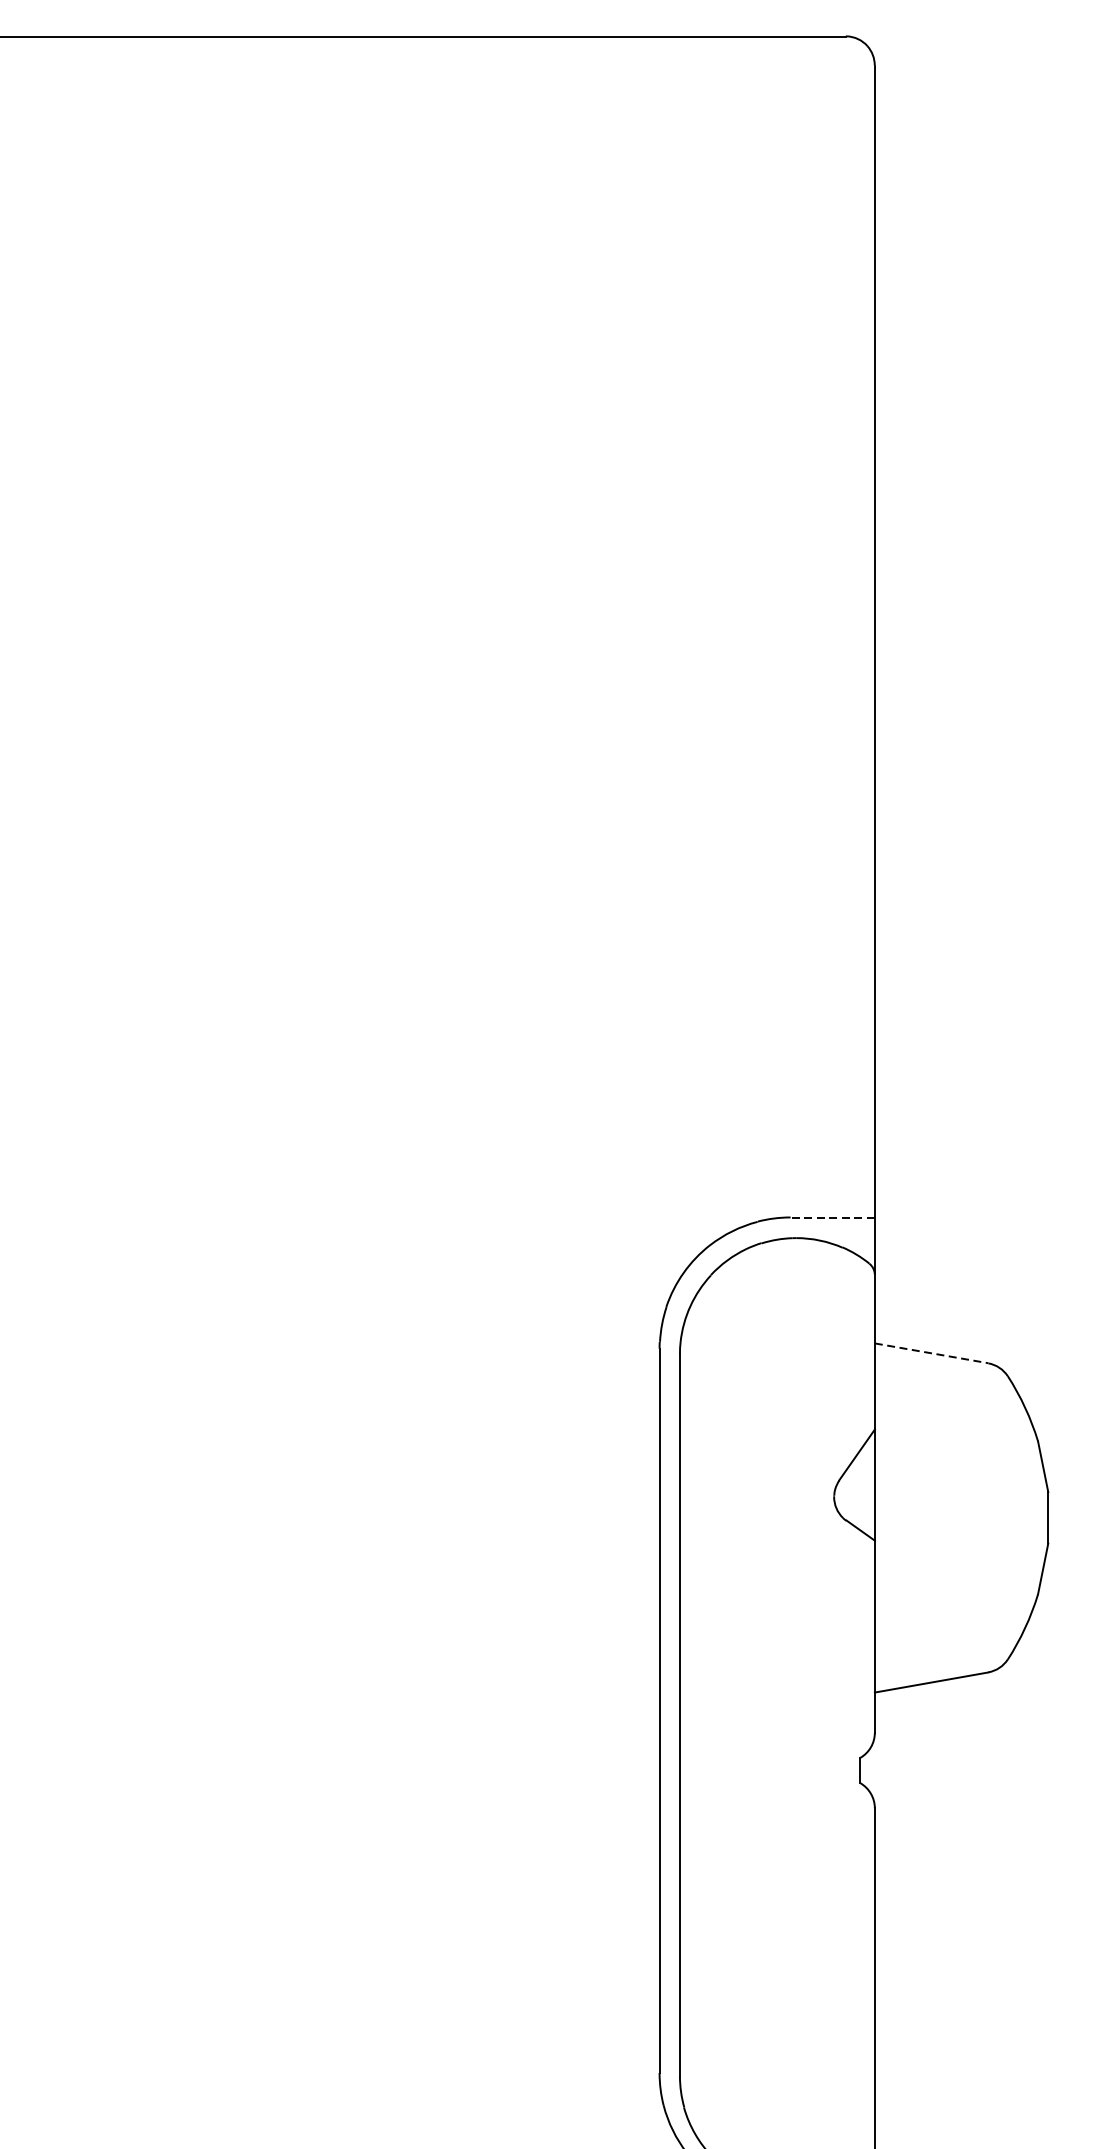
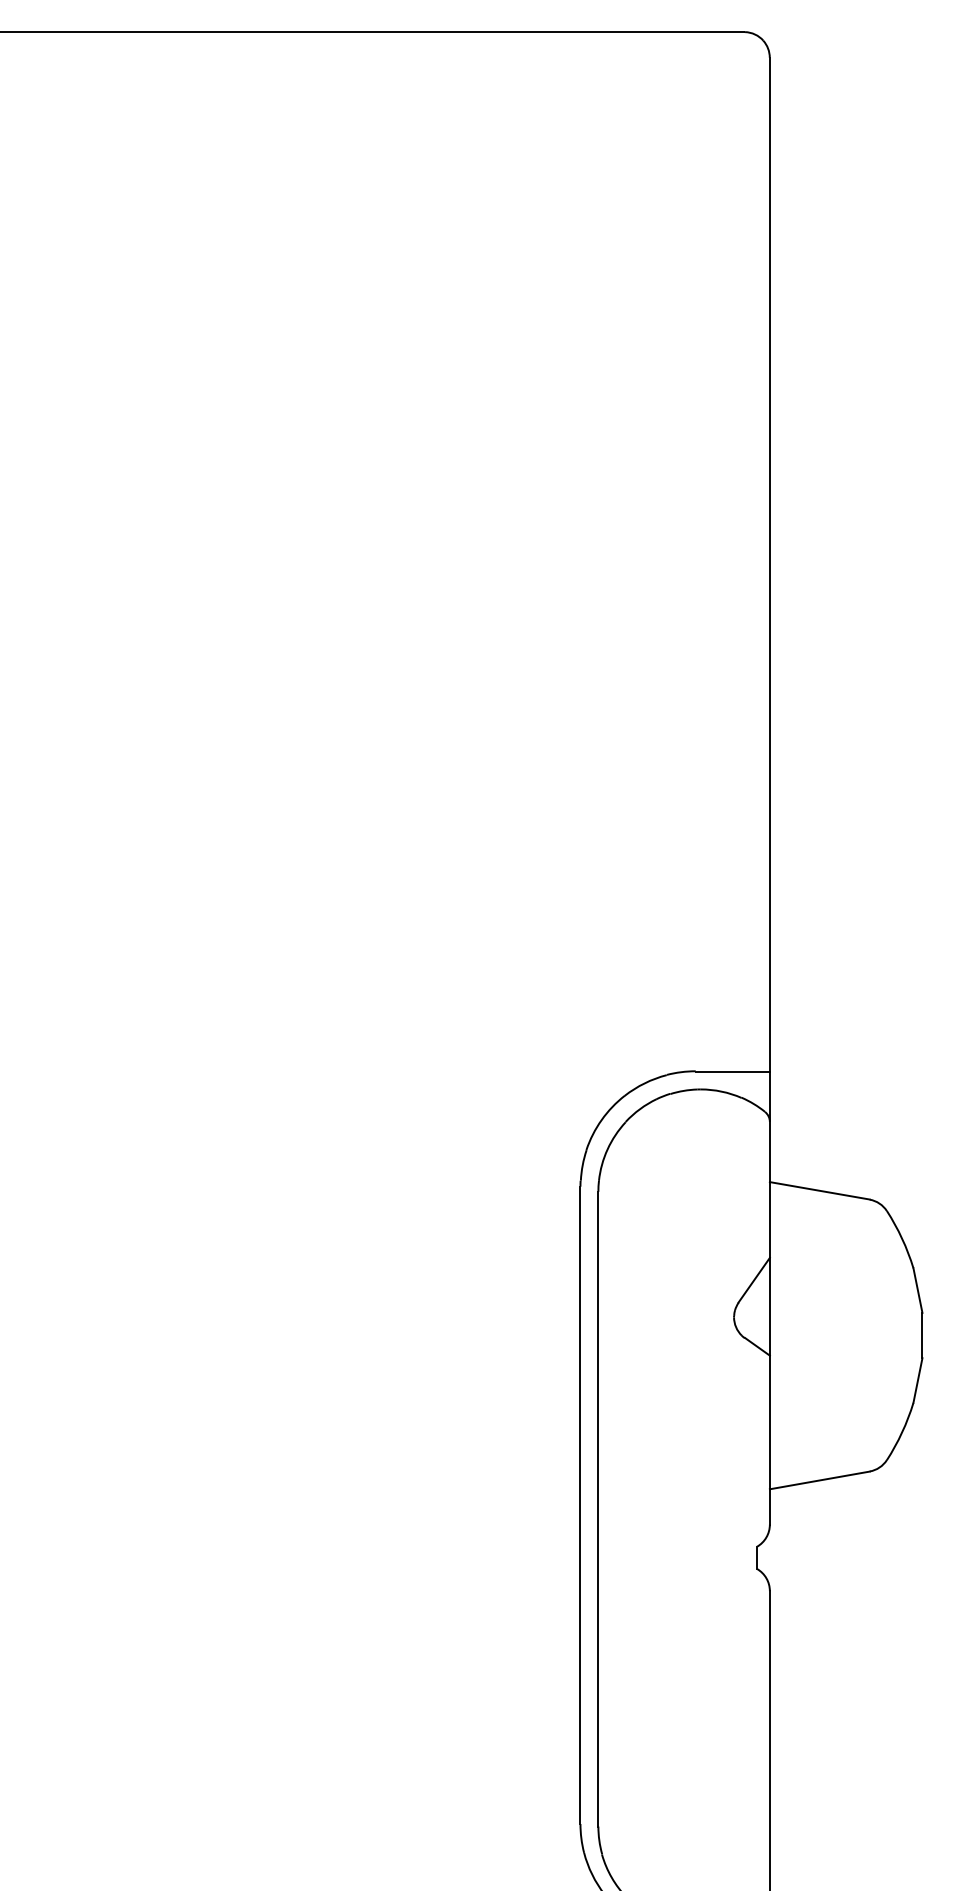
line: (832, 1217) -> (732, 1071), dashed -> solid
line: (931, 1352) -> (819, 1190), dashed -> solid

